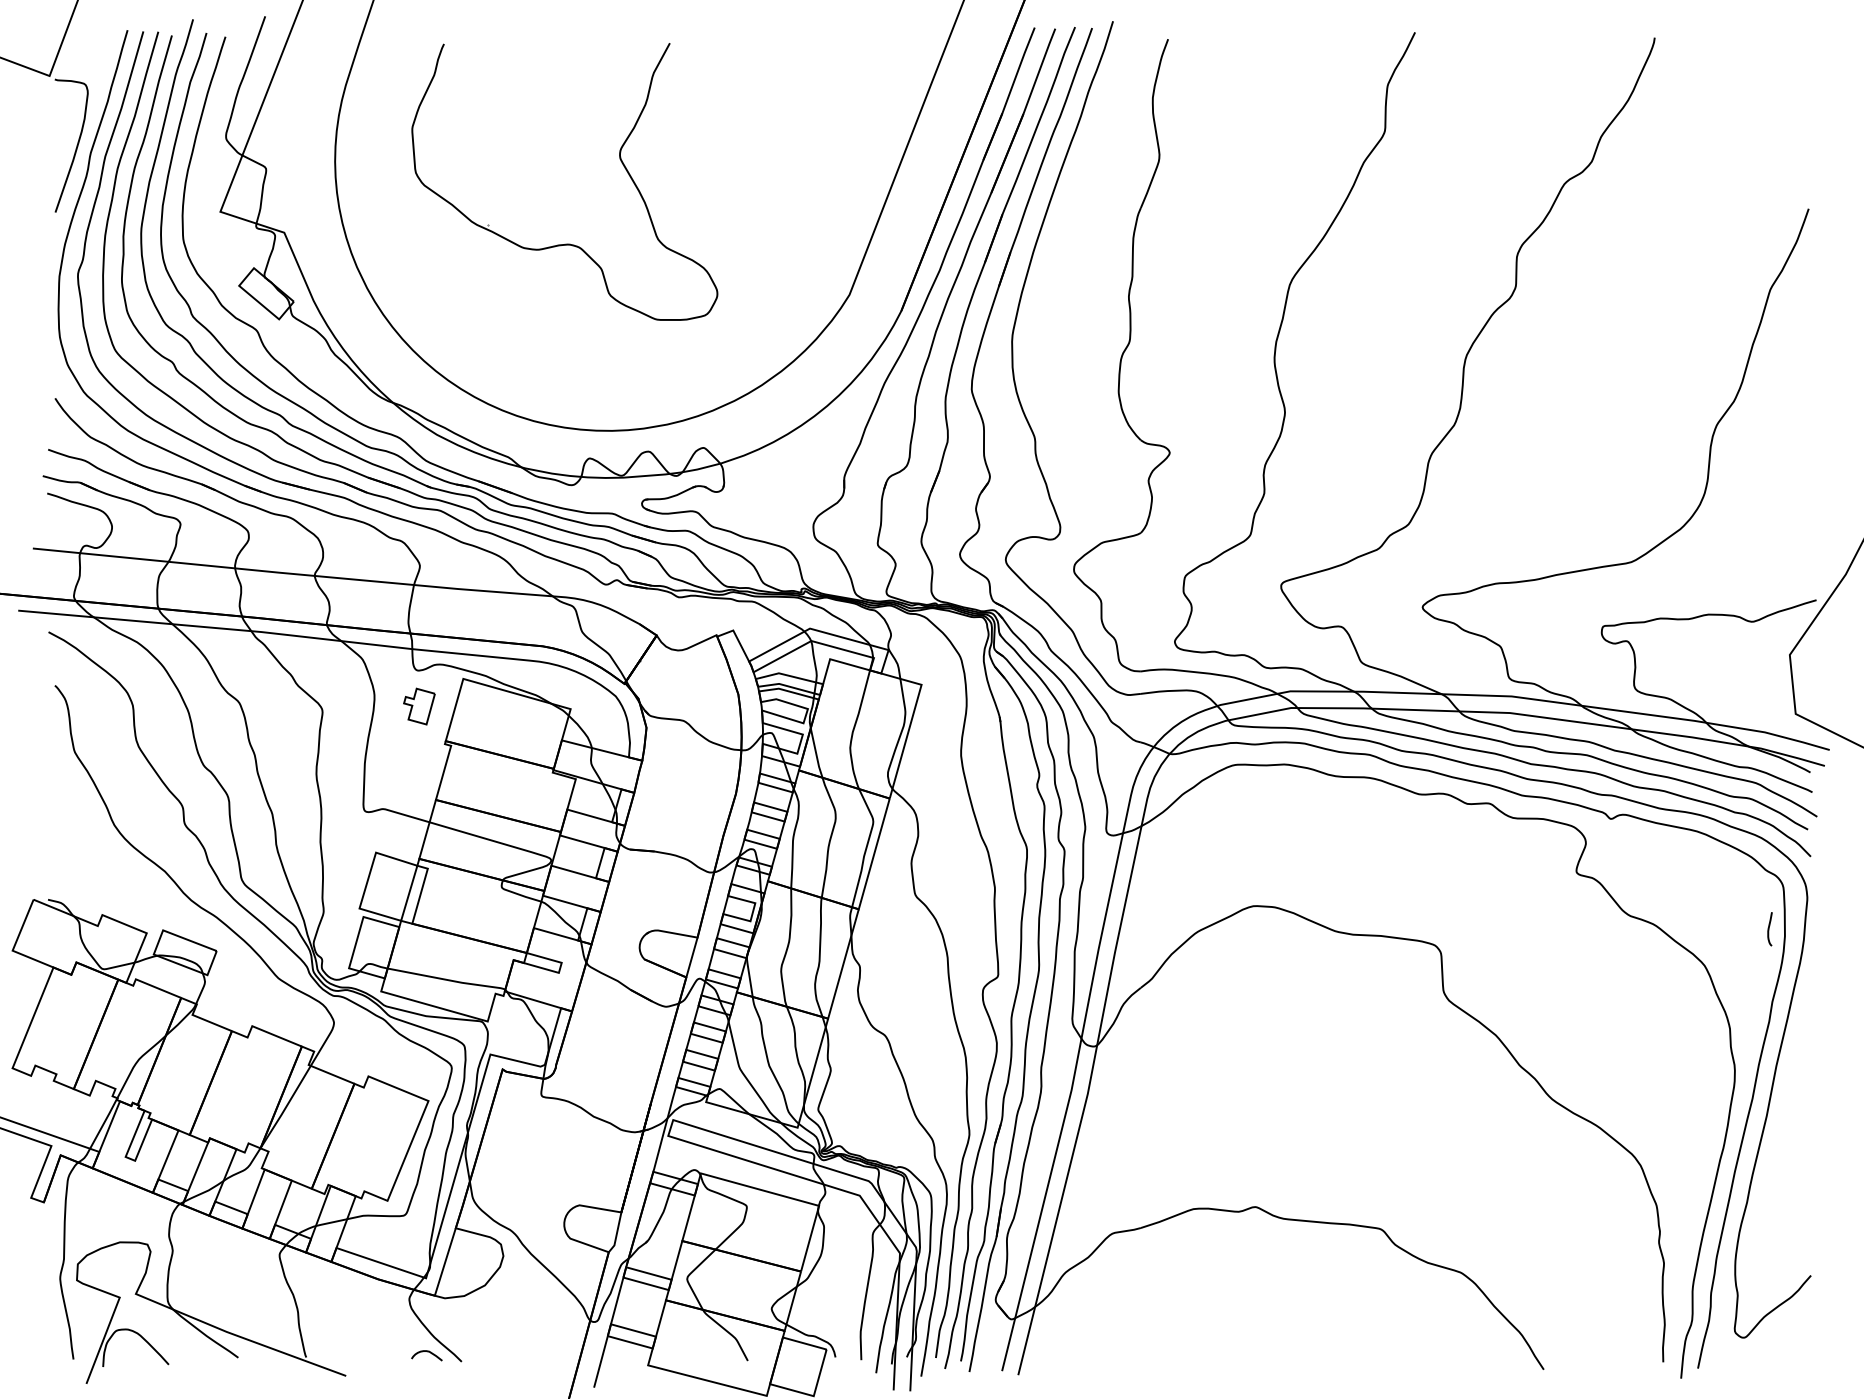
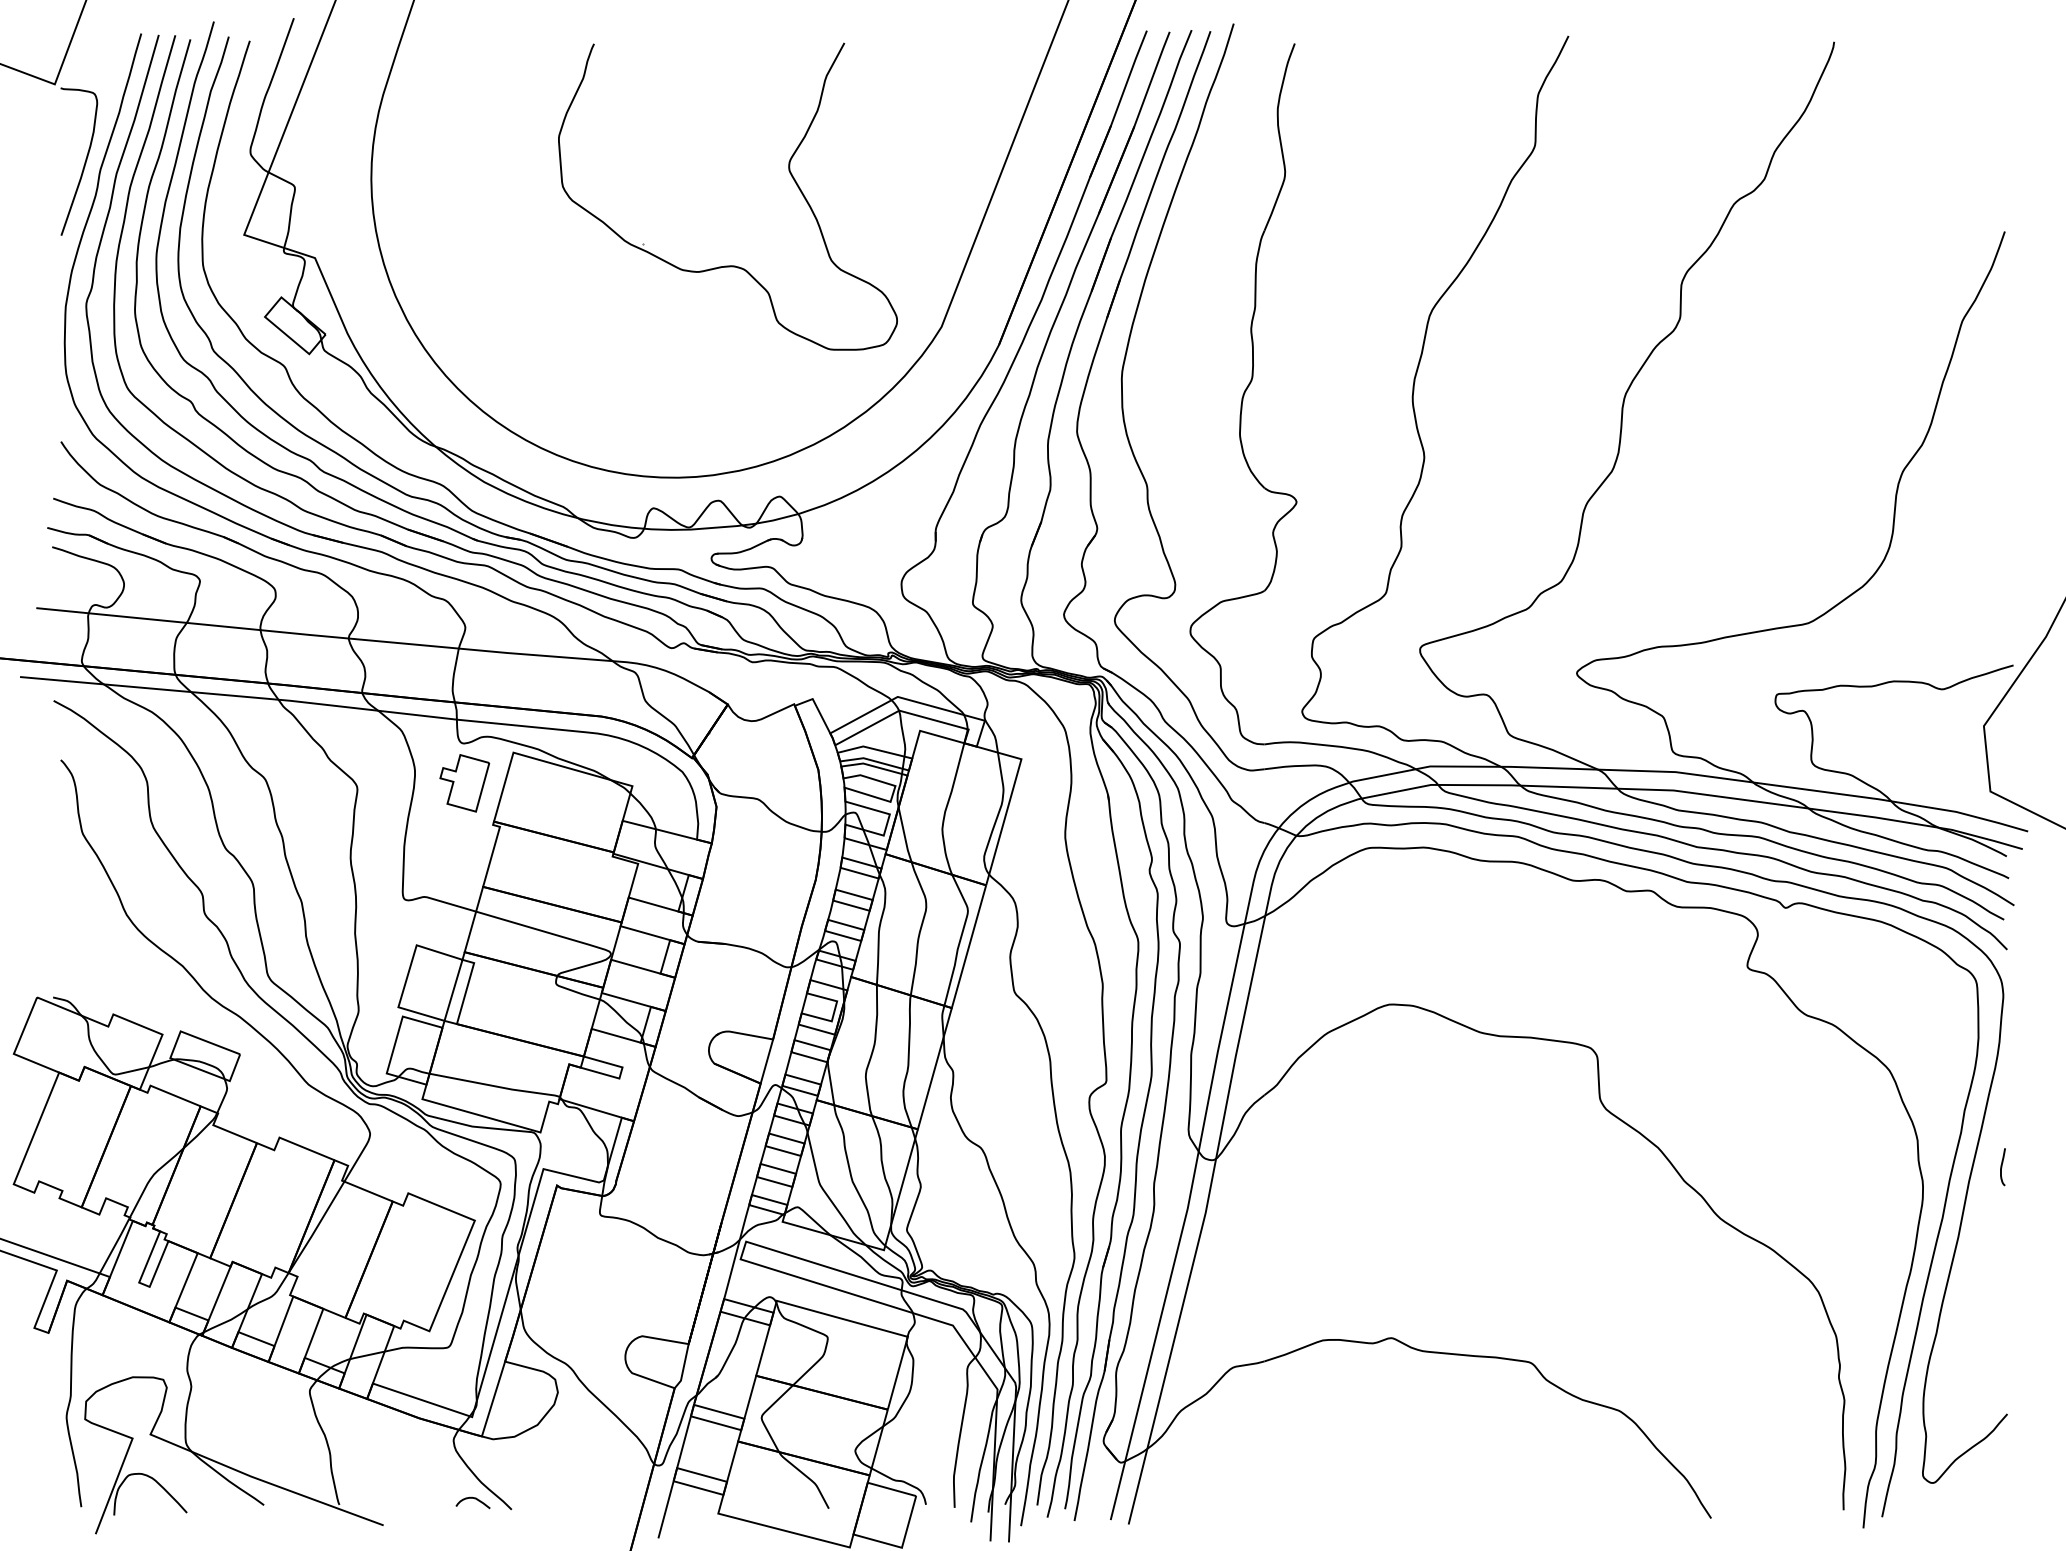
part: (620, 160) -> (789, 173), moved
part: (419, 706) -> (464, 783), size x1.43
curve: (1769, 929) -> (2002, 1167), moved

